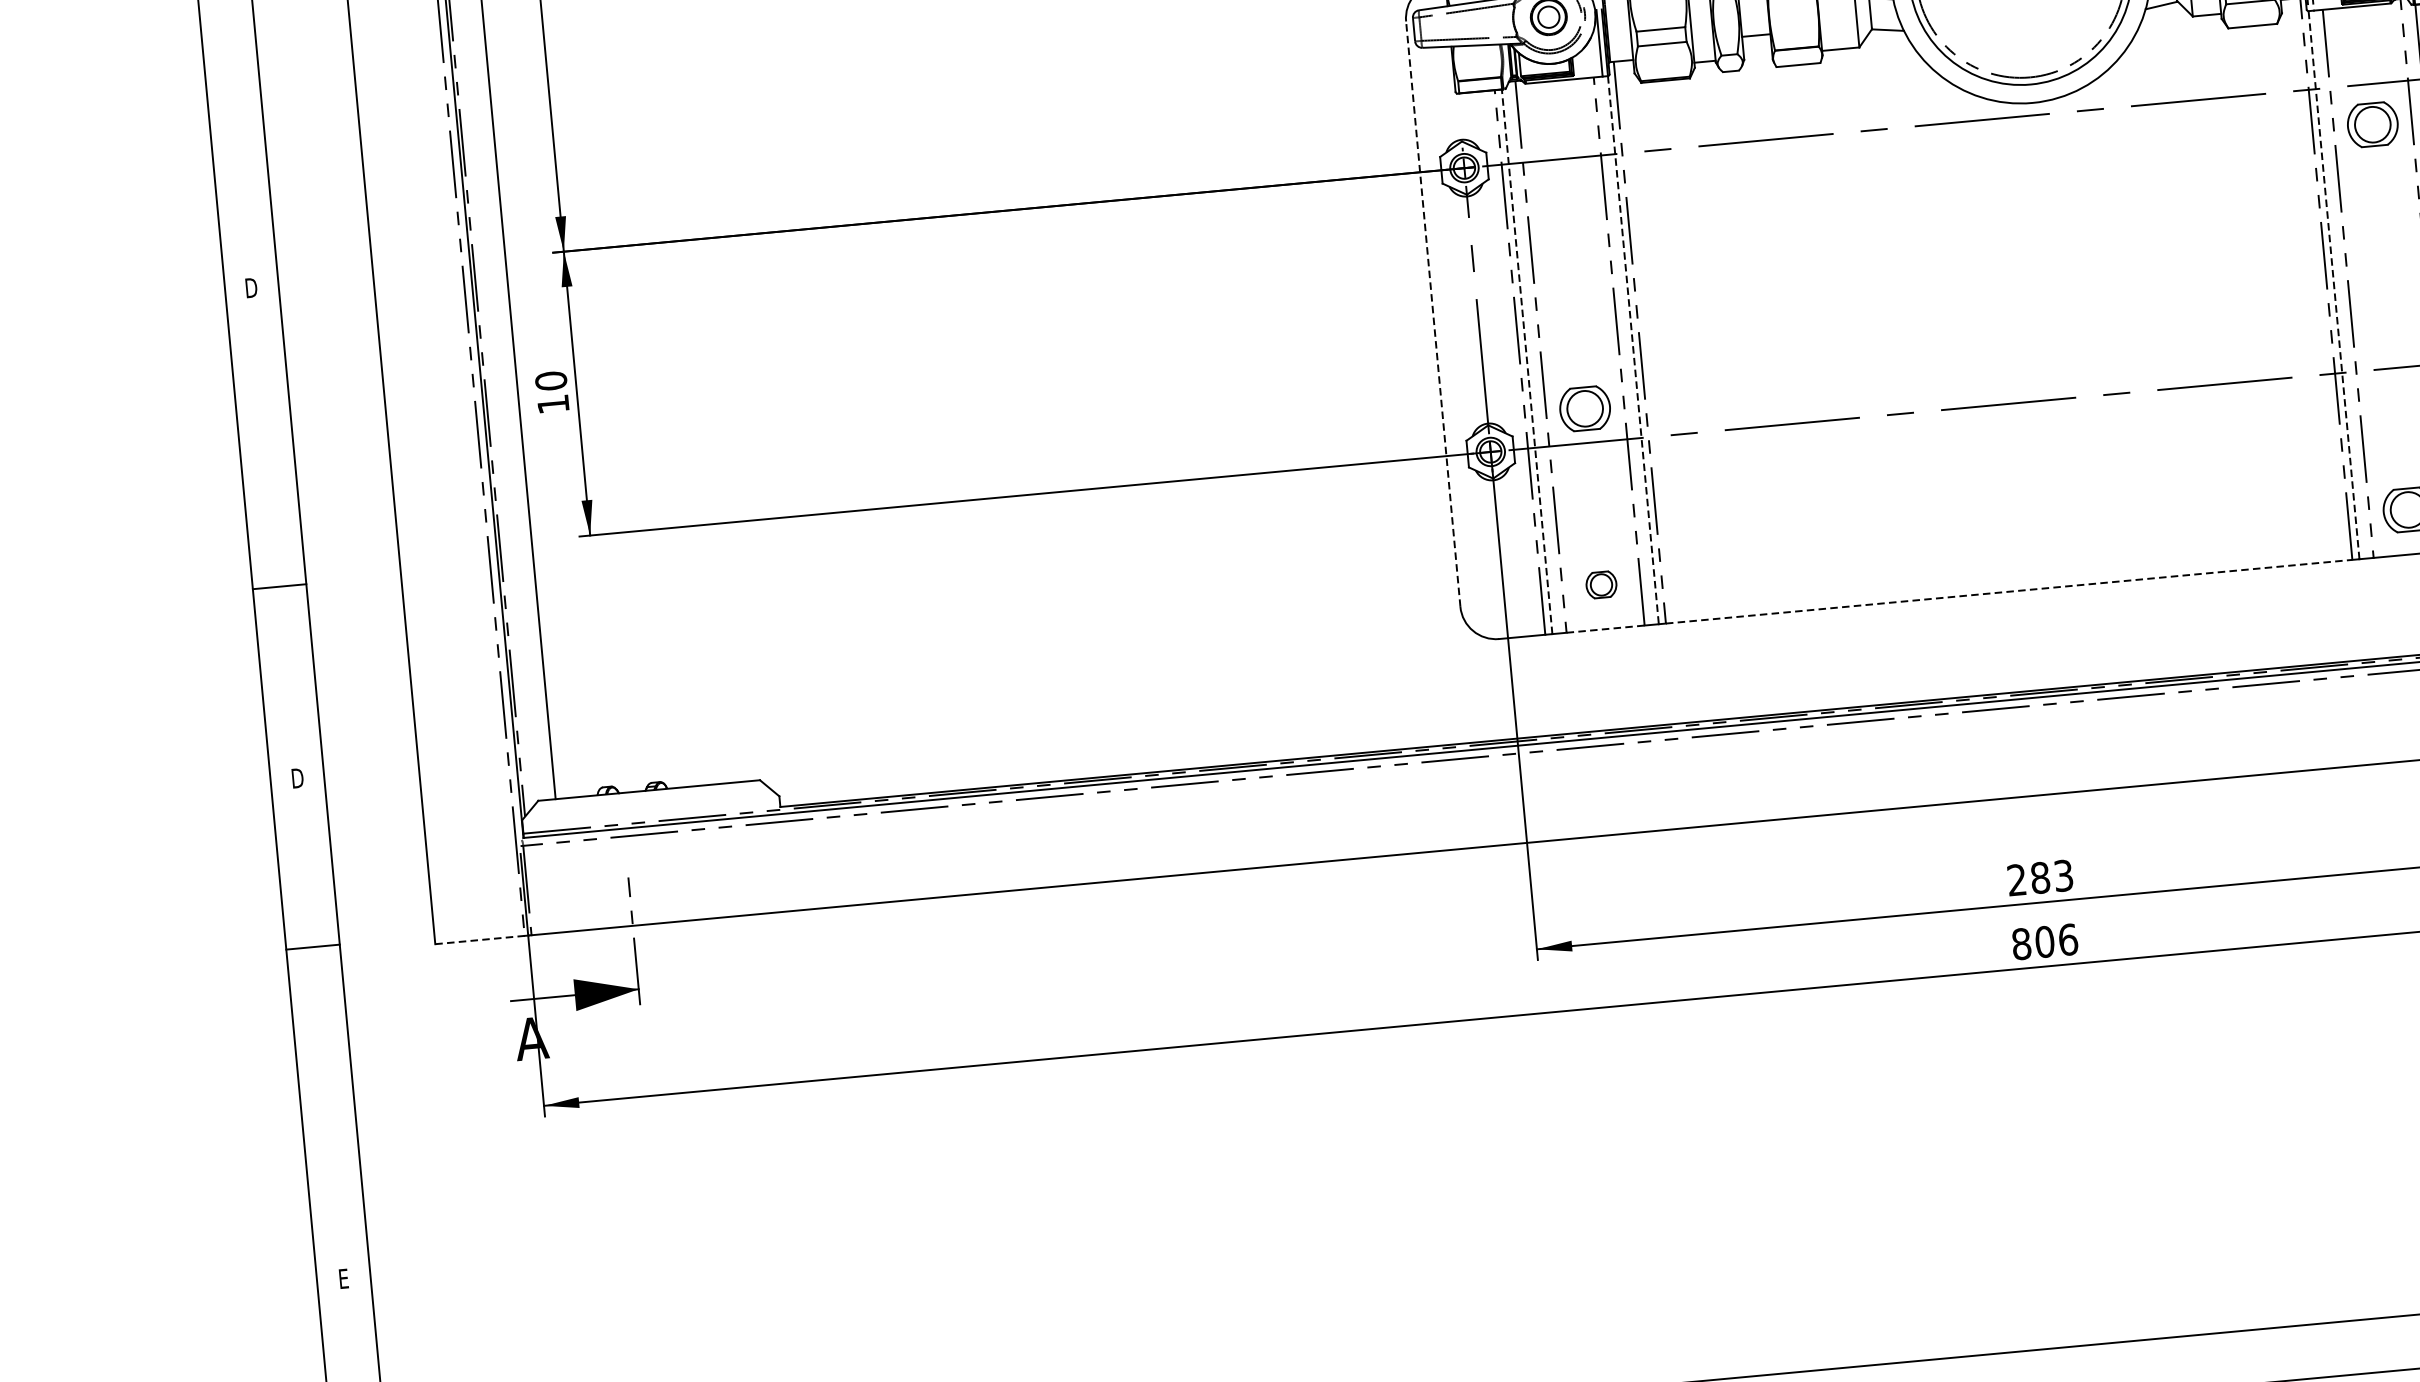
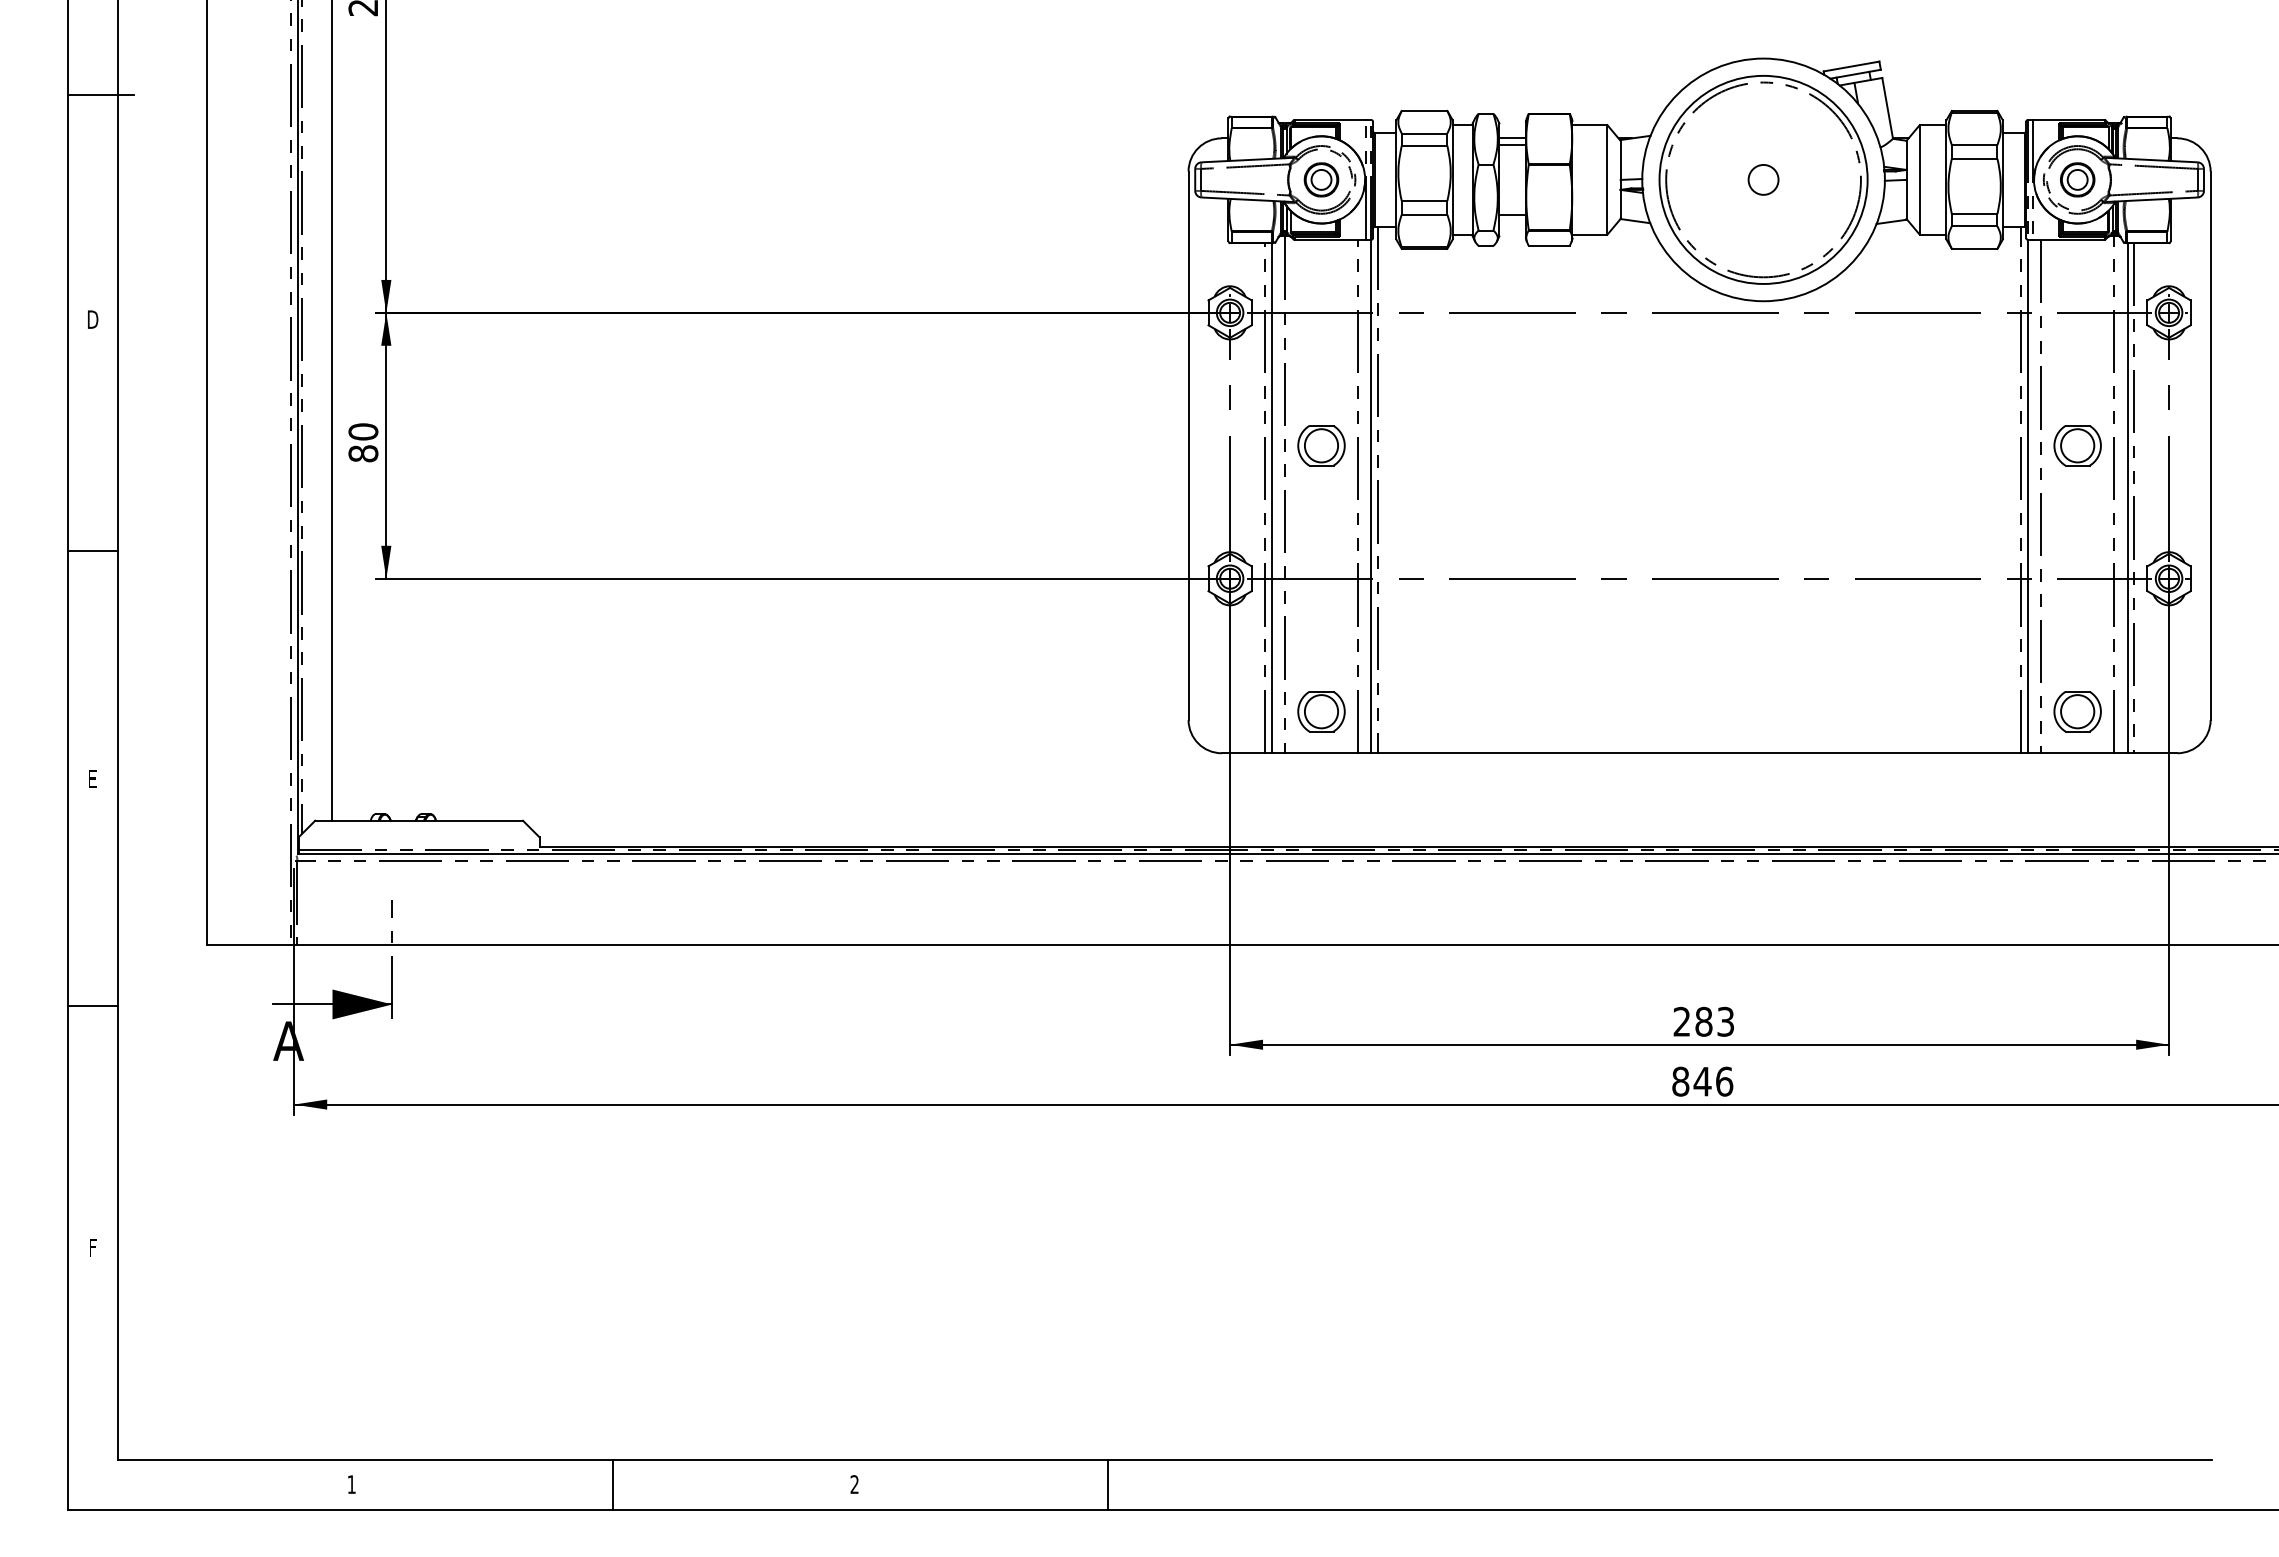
line: (237, 46) -> (100, 94), added
part: (2372, 124) -> (2077, 445), moved
line: (2333, 285) -> (2027, 496), dashed -> solid
line: (1433, 313) -> (1188, 445), dashed -> solid
line: (1633, 350) -> (1371, 496), dashed -> solid
line: (1526, 361) -> (1271, 497), dashed -> solid
text: (553, 404) -> (363, 453), 10 -> 80
part: (1585, 408) -> (1321, 445), moved
part: (1601, 584) -> (1321, 711), size x1.67
line: (279, 586) -> (93, 550), moved
line: (2009, 591) -> (1699, 753), dashed -> solid
line: (1605, 629) -> (1321, 753), dashed -> solid
text: (297, 778) -> (93, 779), D -> E
line: (480, 940) -> (249, 945), dashed -> solid
text: (2044, 941) -> (1702, 1081), 806 -> 846
line: (313, 947) -> (93, 1006), moved
text: (345, 1282) -> (94, 1251), E -> F

